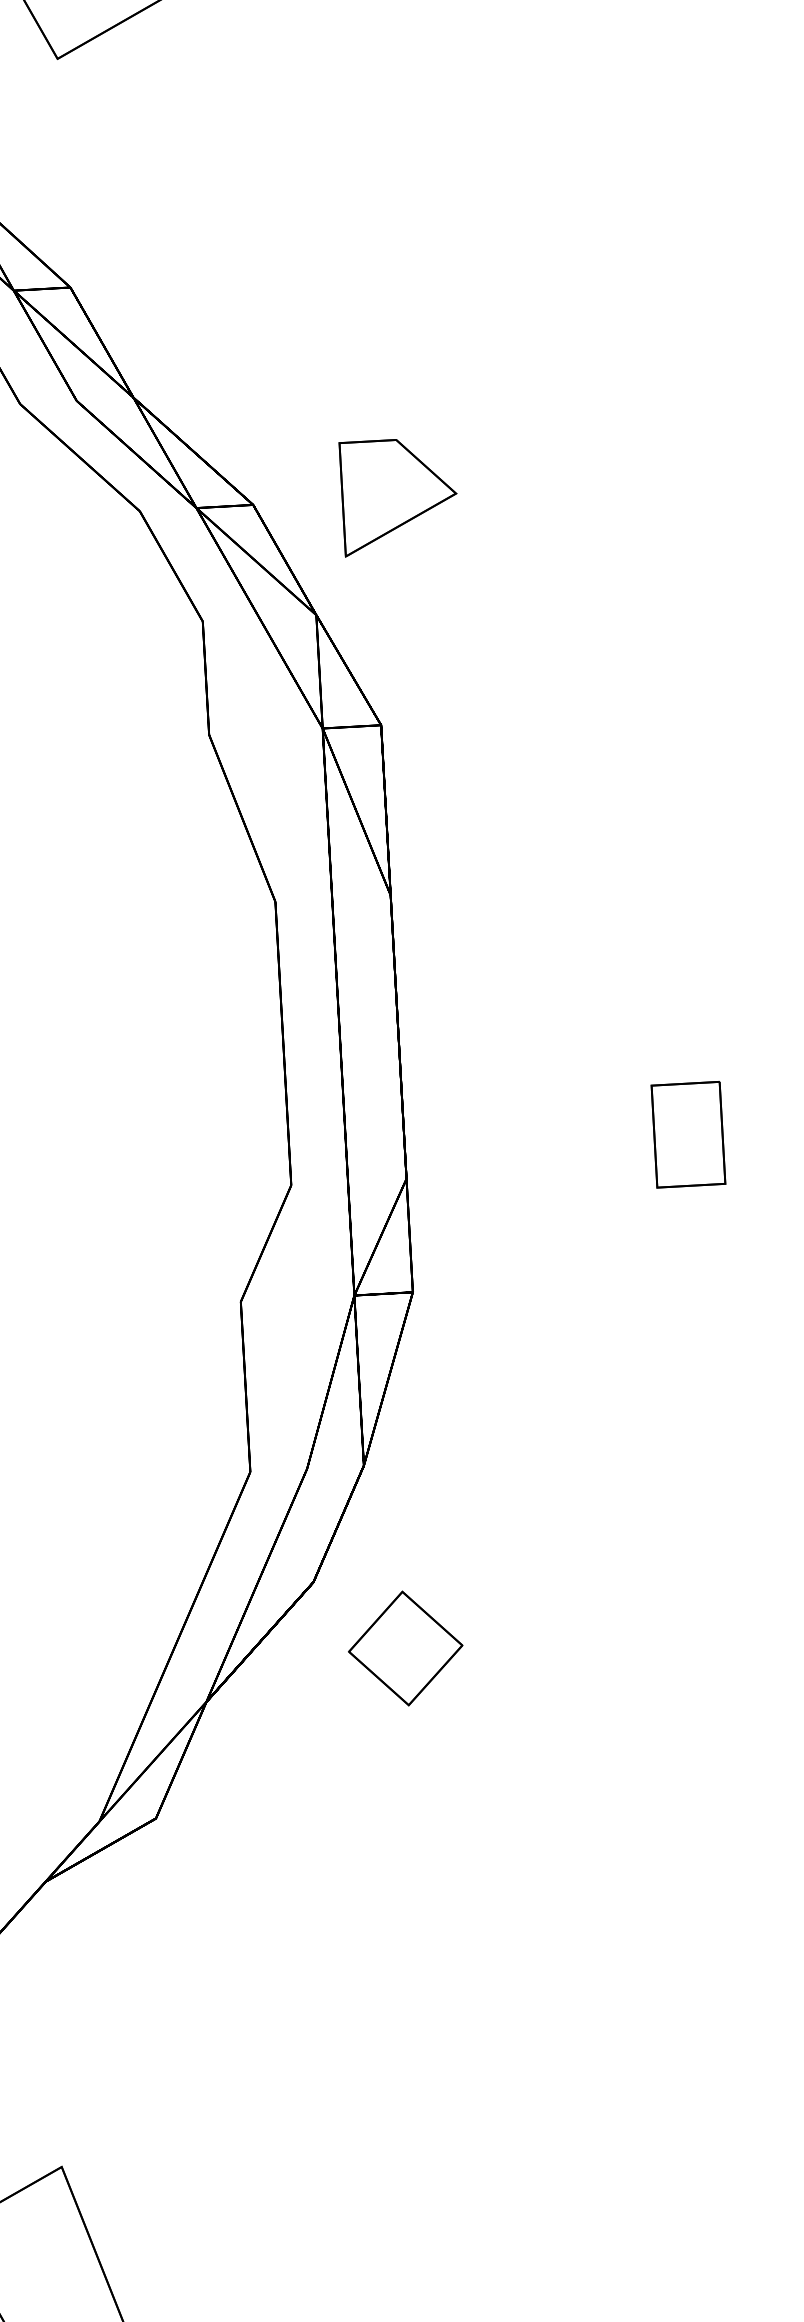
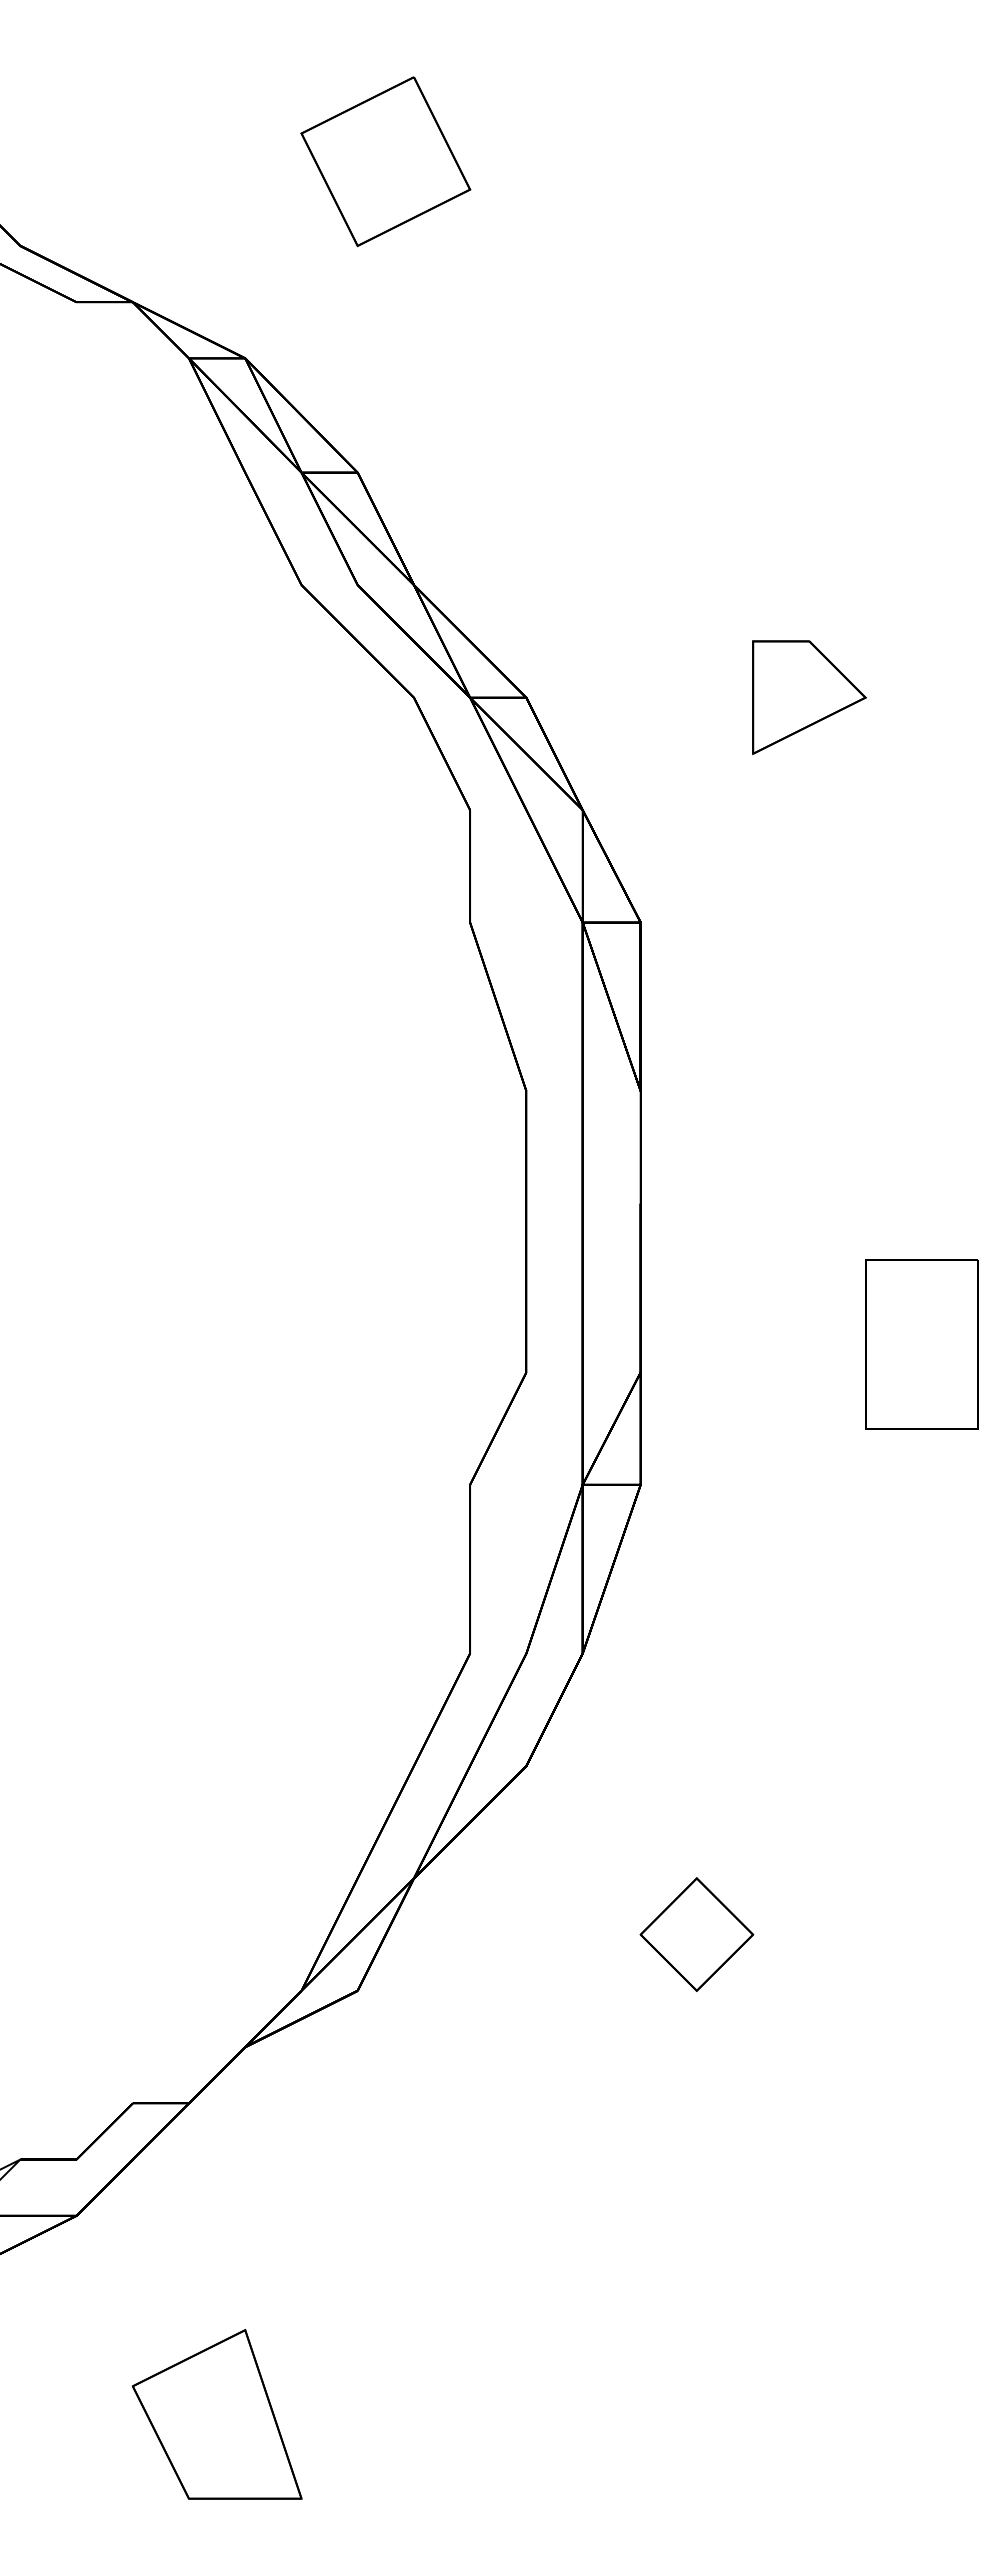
part: (399, 496) -> (809, 697), moved
part: (688, 1134) -> (921, 1344), size x1.67
part: (405, 1648) -> (696, 1934), moved

